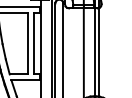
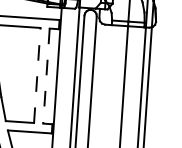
line: (27, 43) -> (36, 74), solid -> dashed
line: (33, 43) -> (46, 75), solid -> dashed

